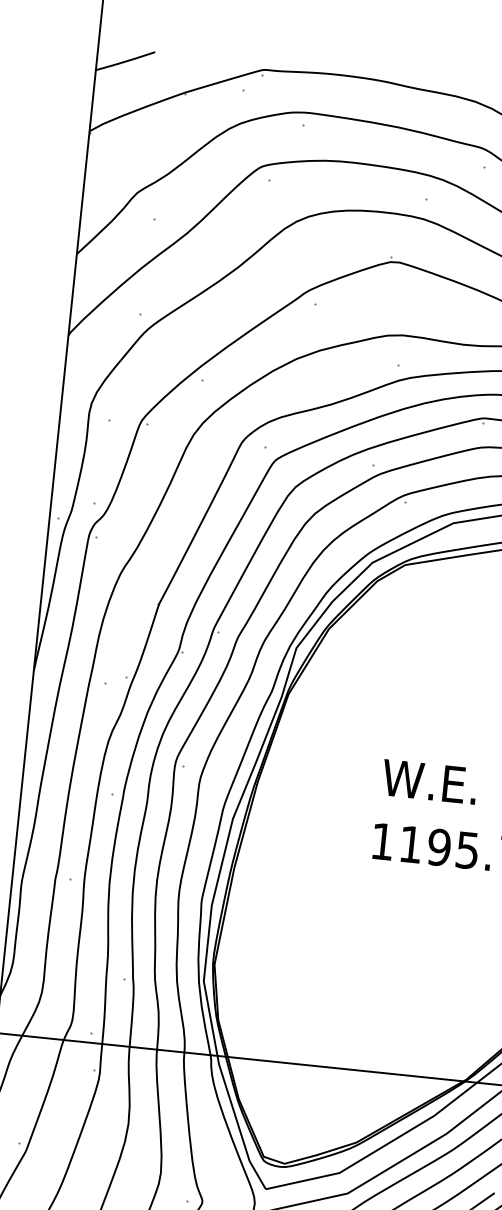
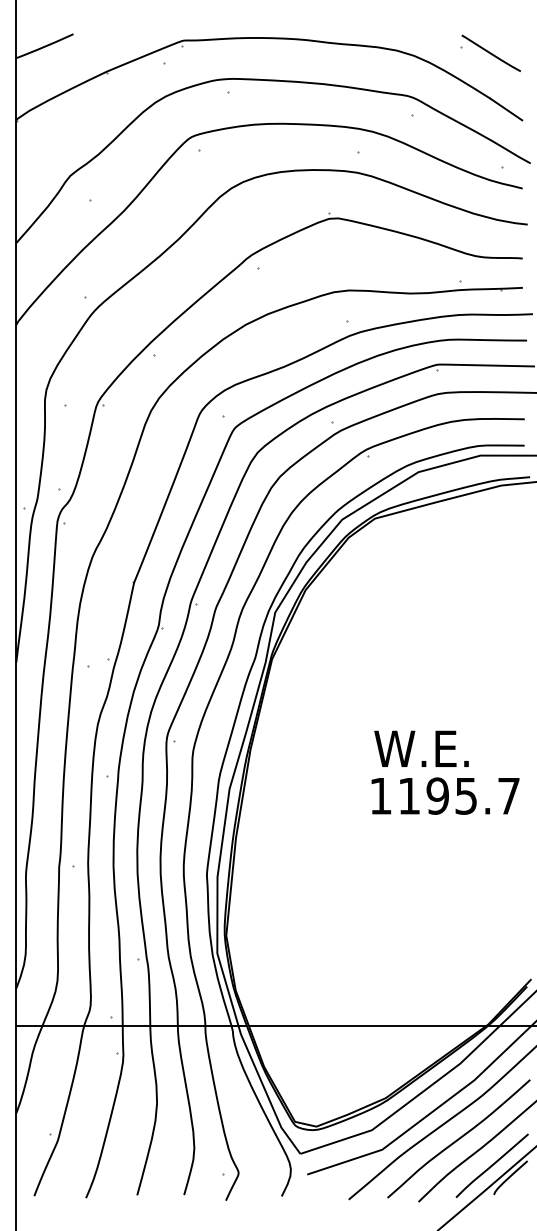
text: (429, 781) -> (421, 748), moved

